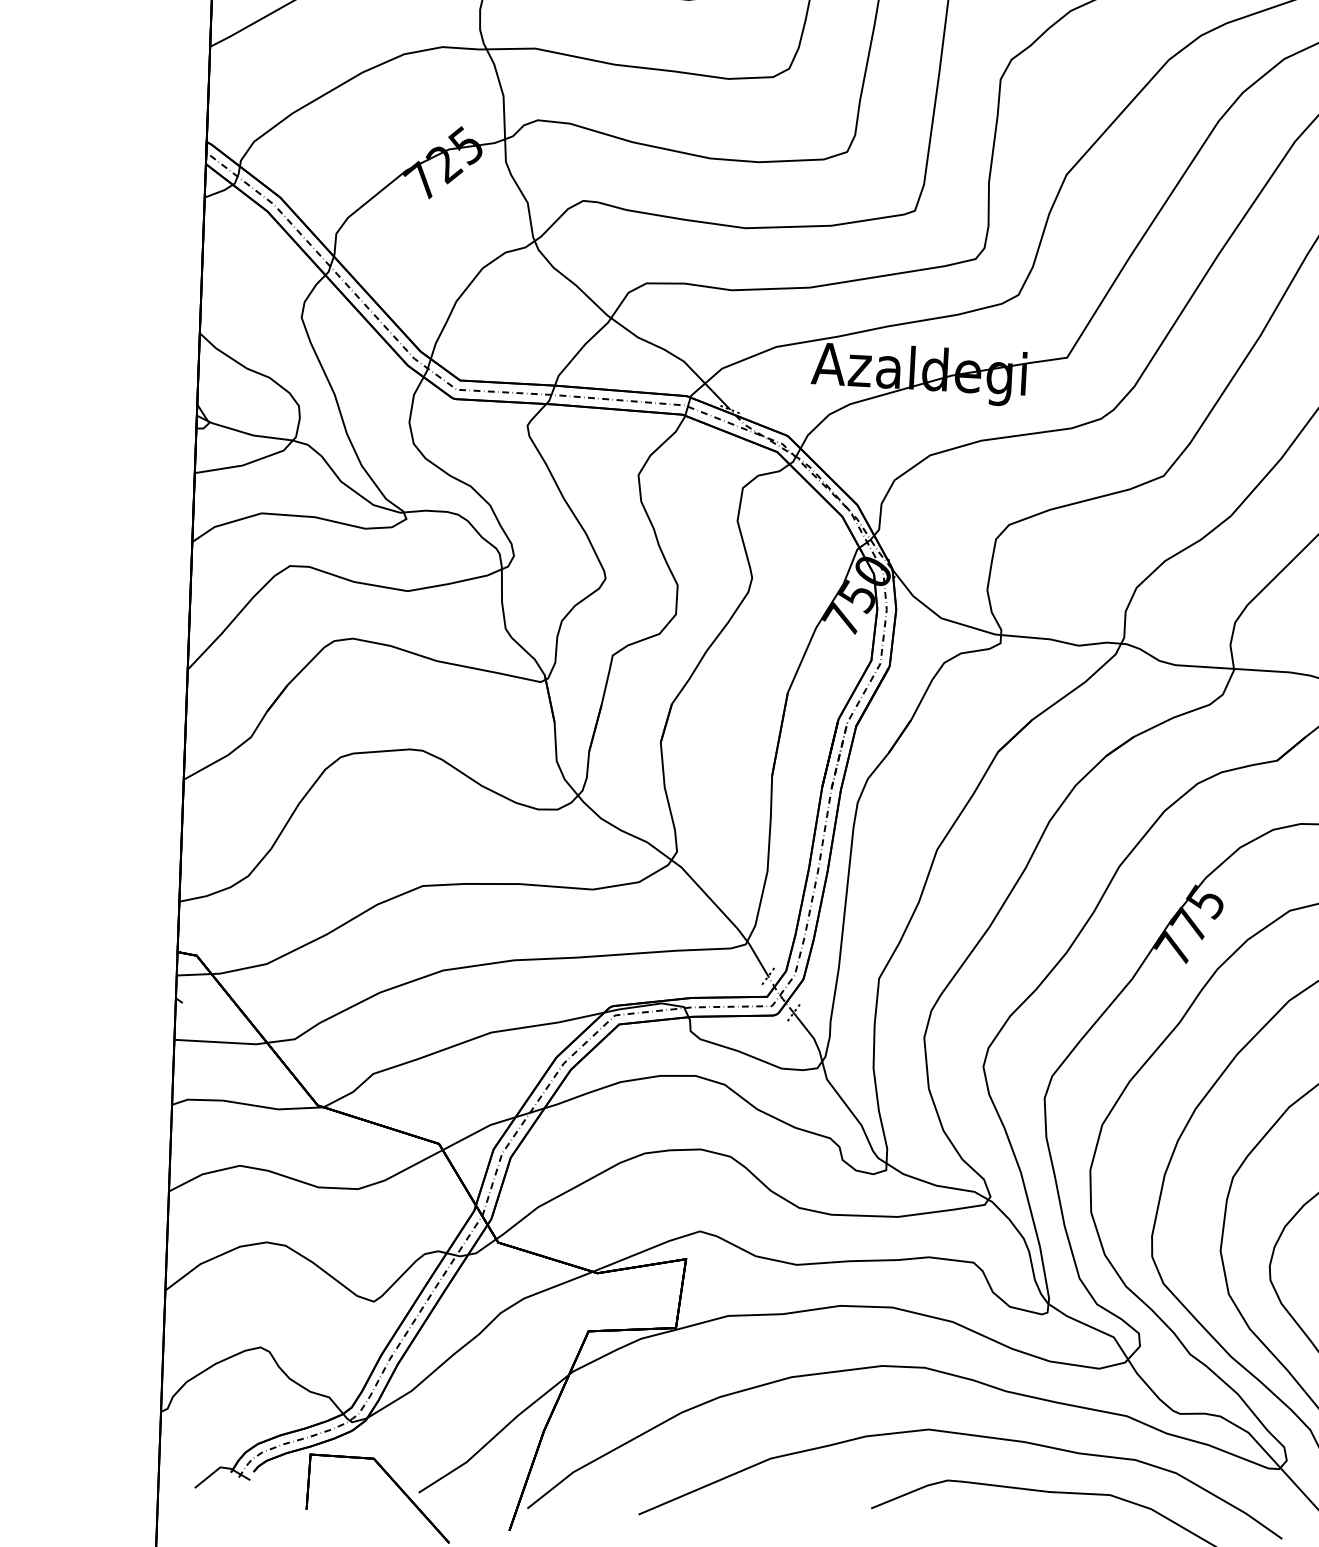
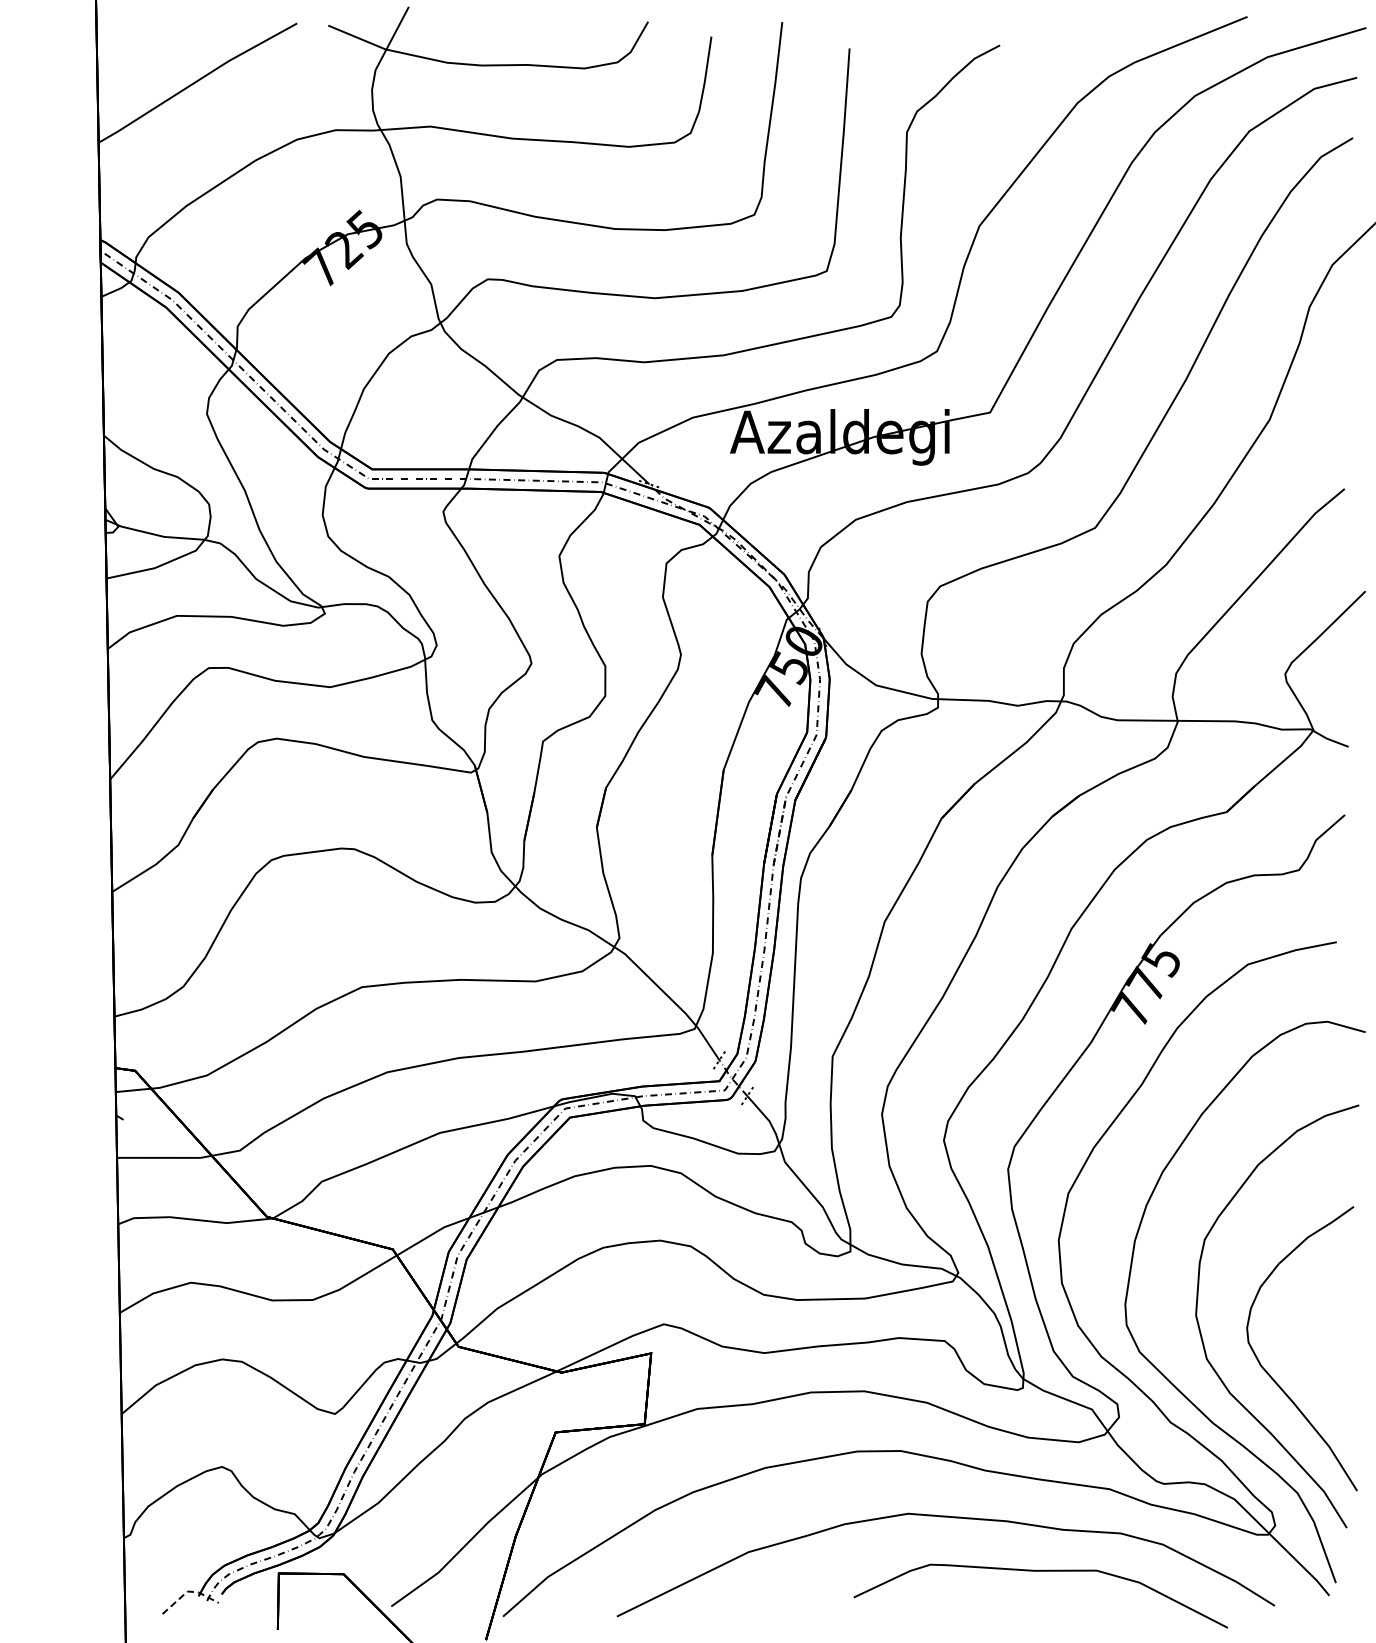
line: (220, 1467) -> (187, 1591), solid -> dashed

